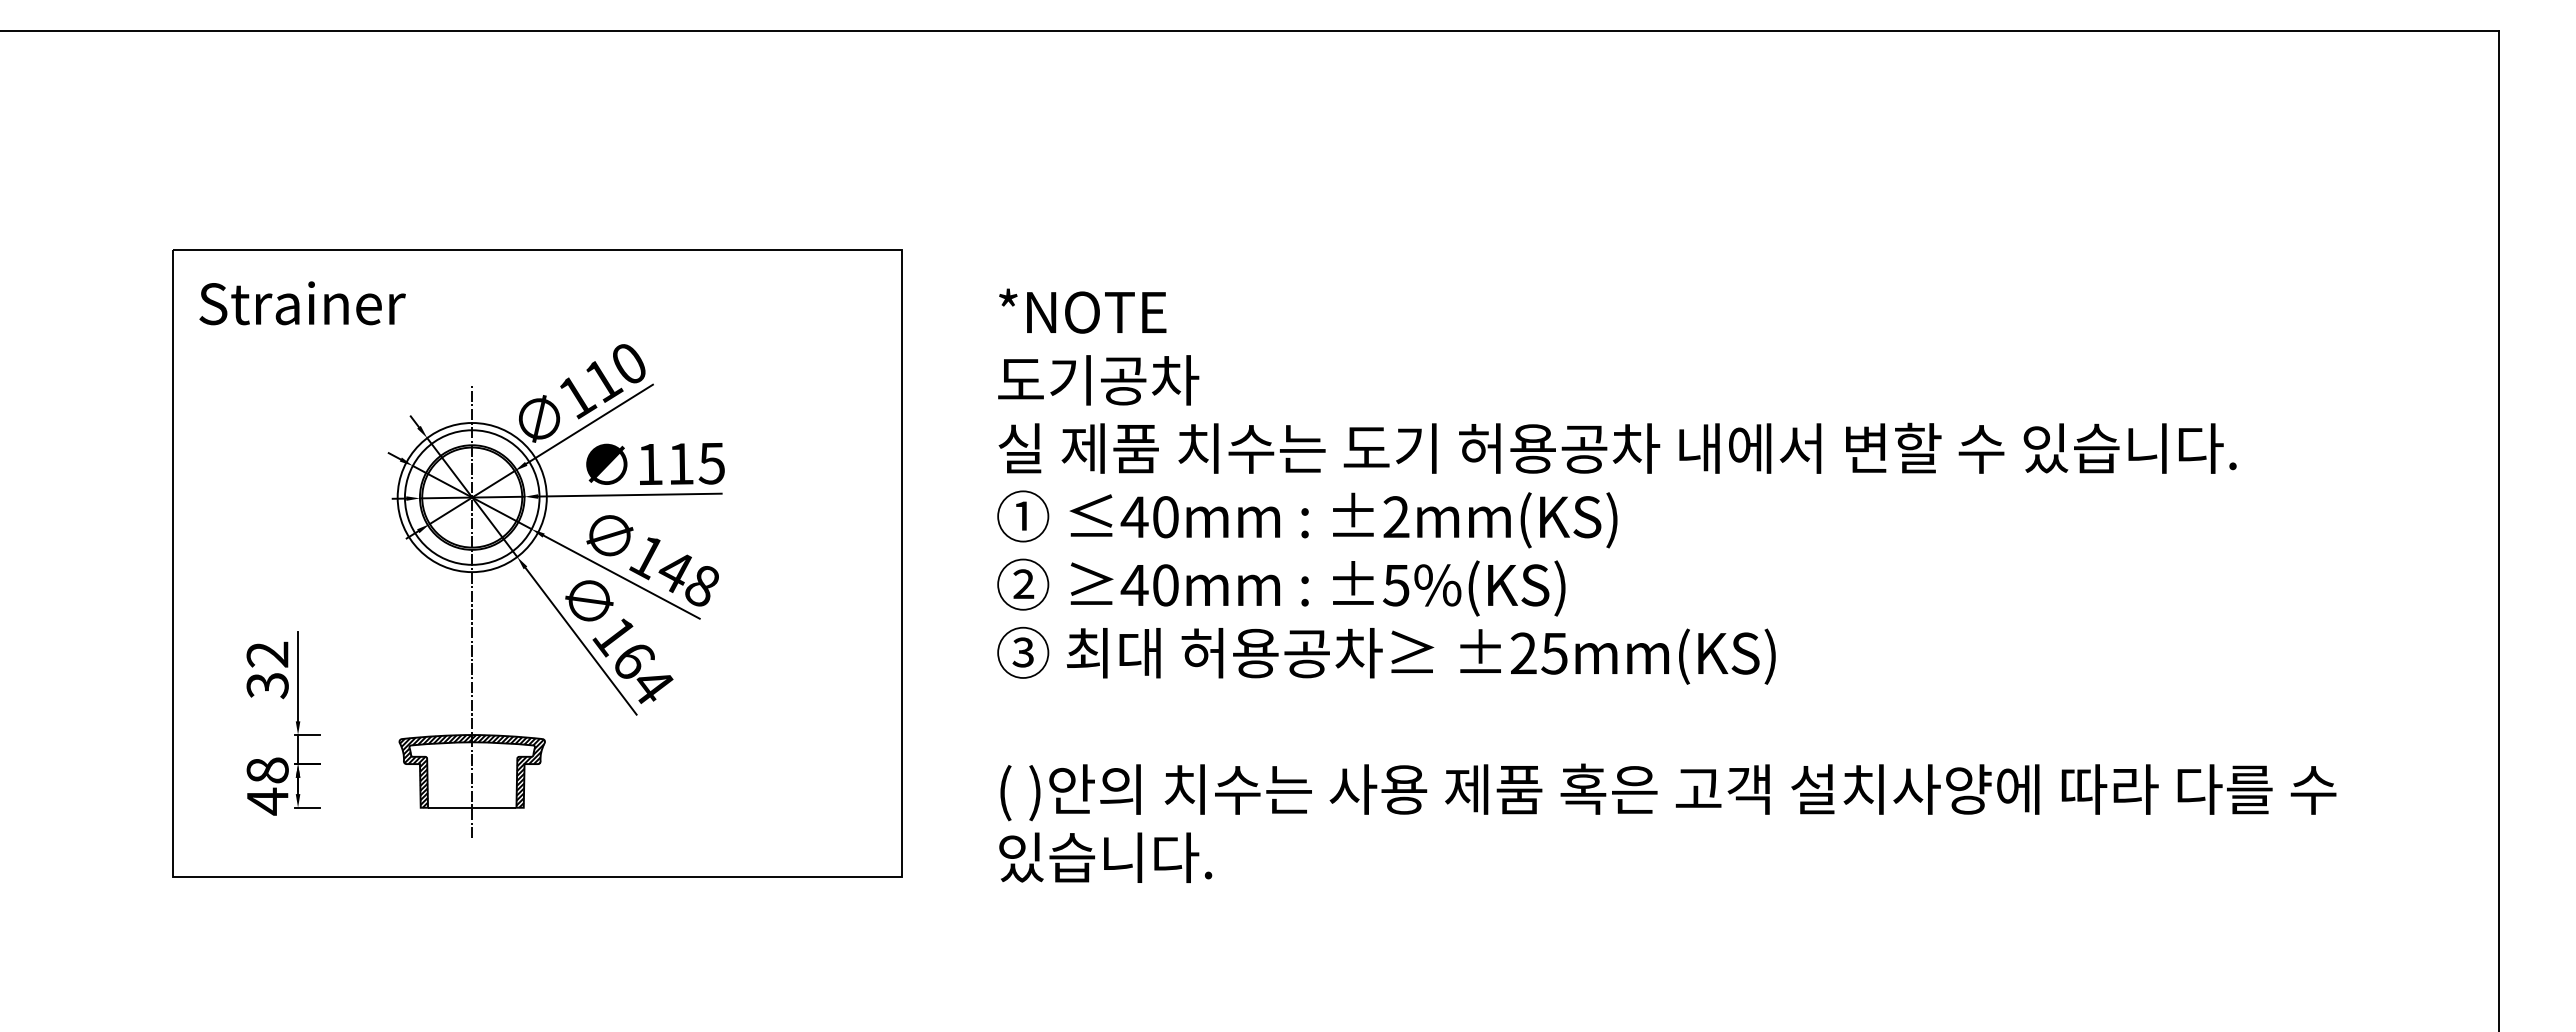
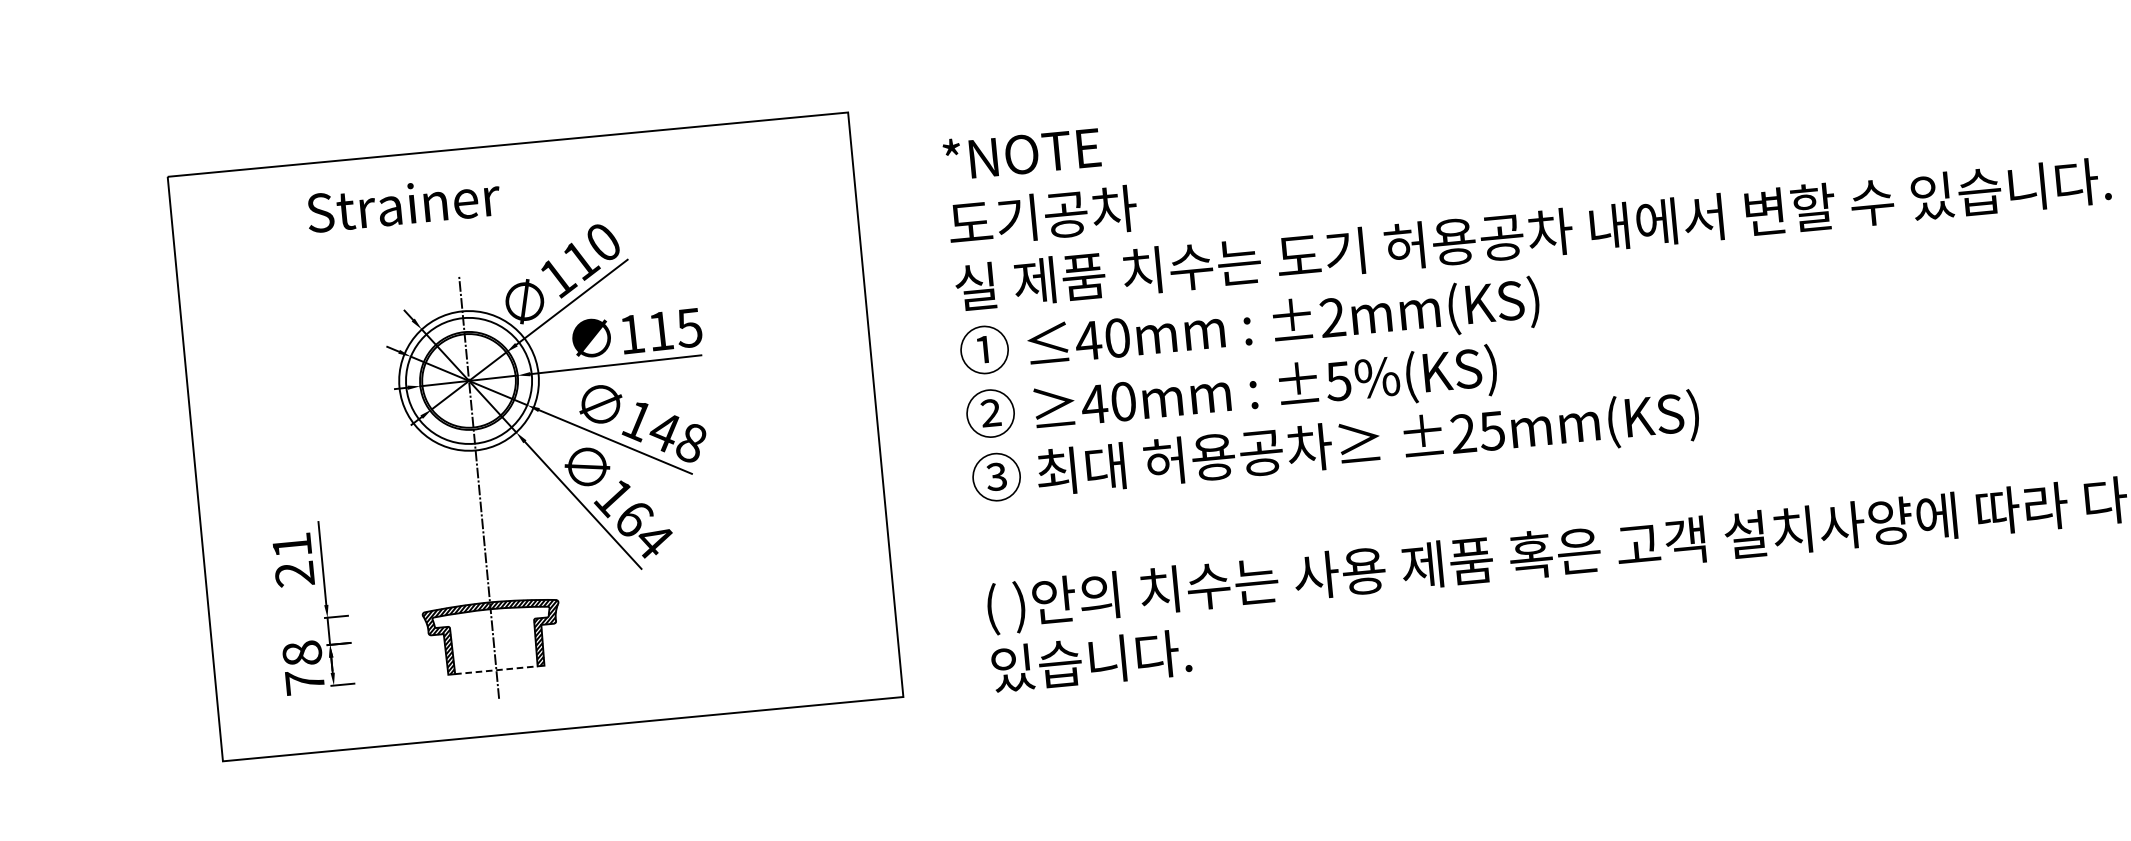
text: (302, 303) -> (403, 204), moved
text: (267, 670) -> (293, 560), 32 -> 21
text: (267, 801) -> (304, 682), 48 -> 78
line: (472, 807) -> (496, 669), solid -> dashed

